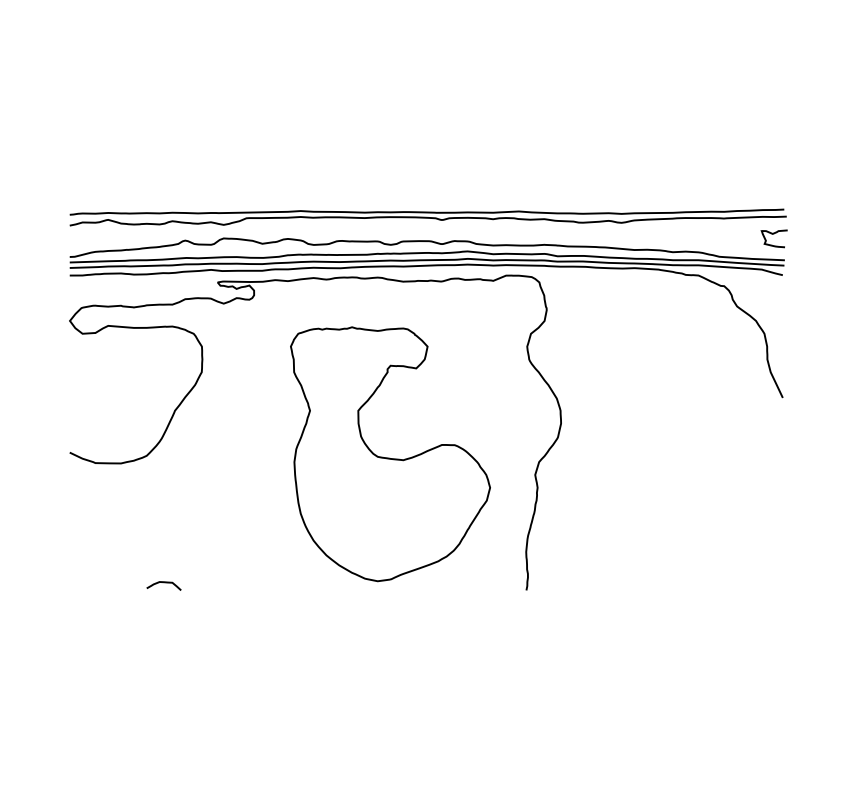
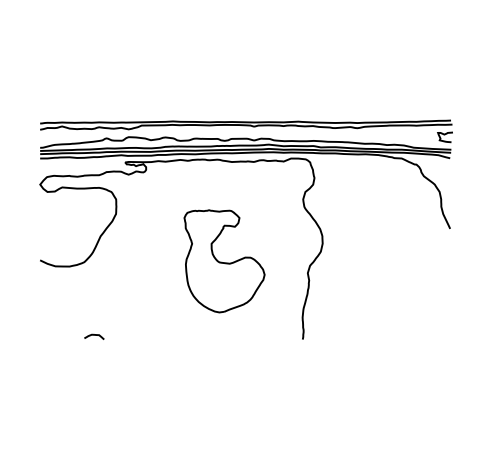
part: (390, 454) -> (224, 261), size x0.7

